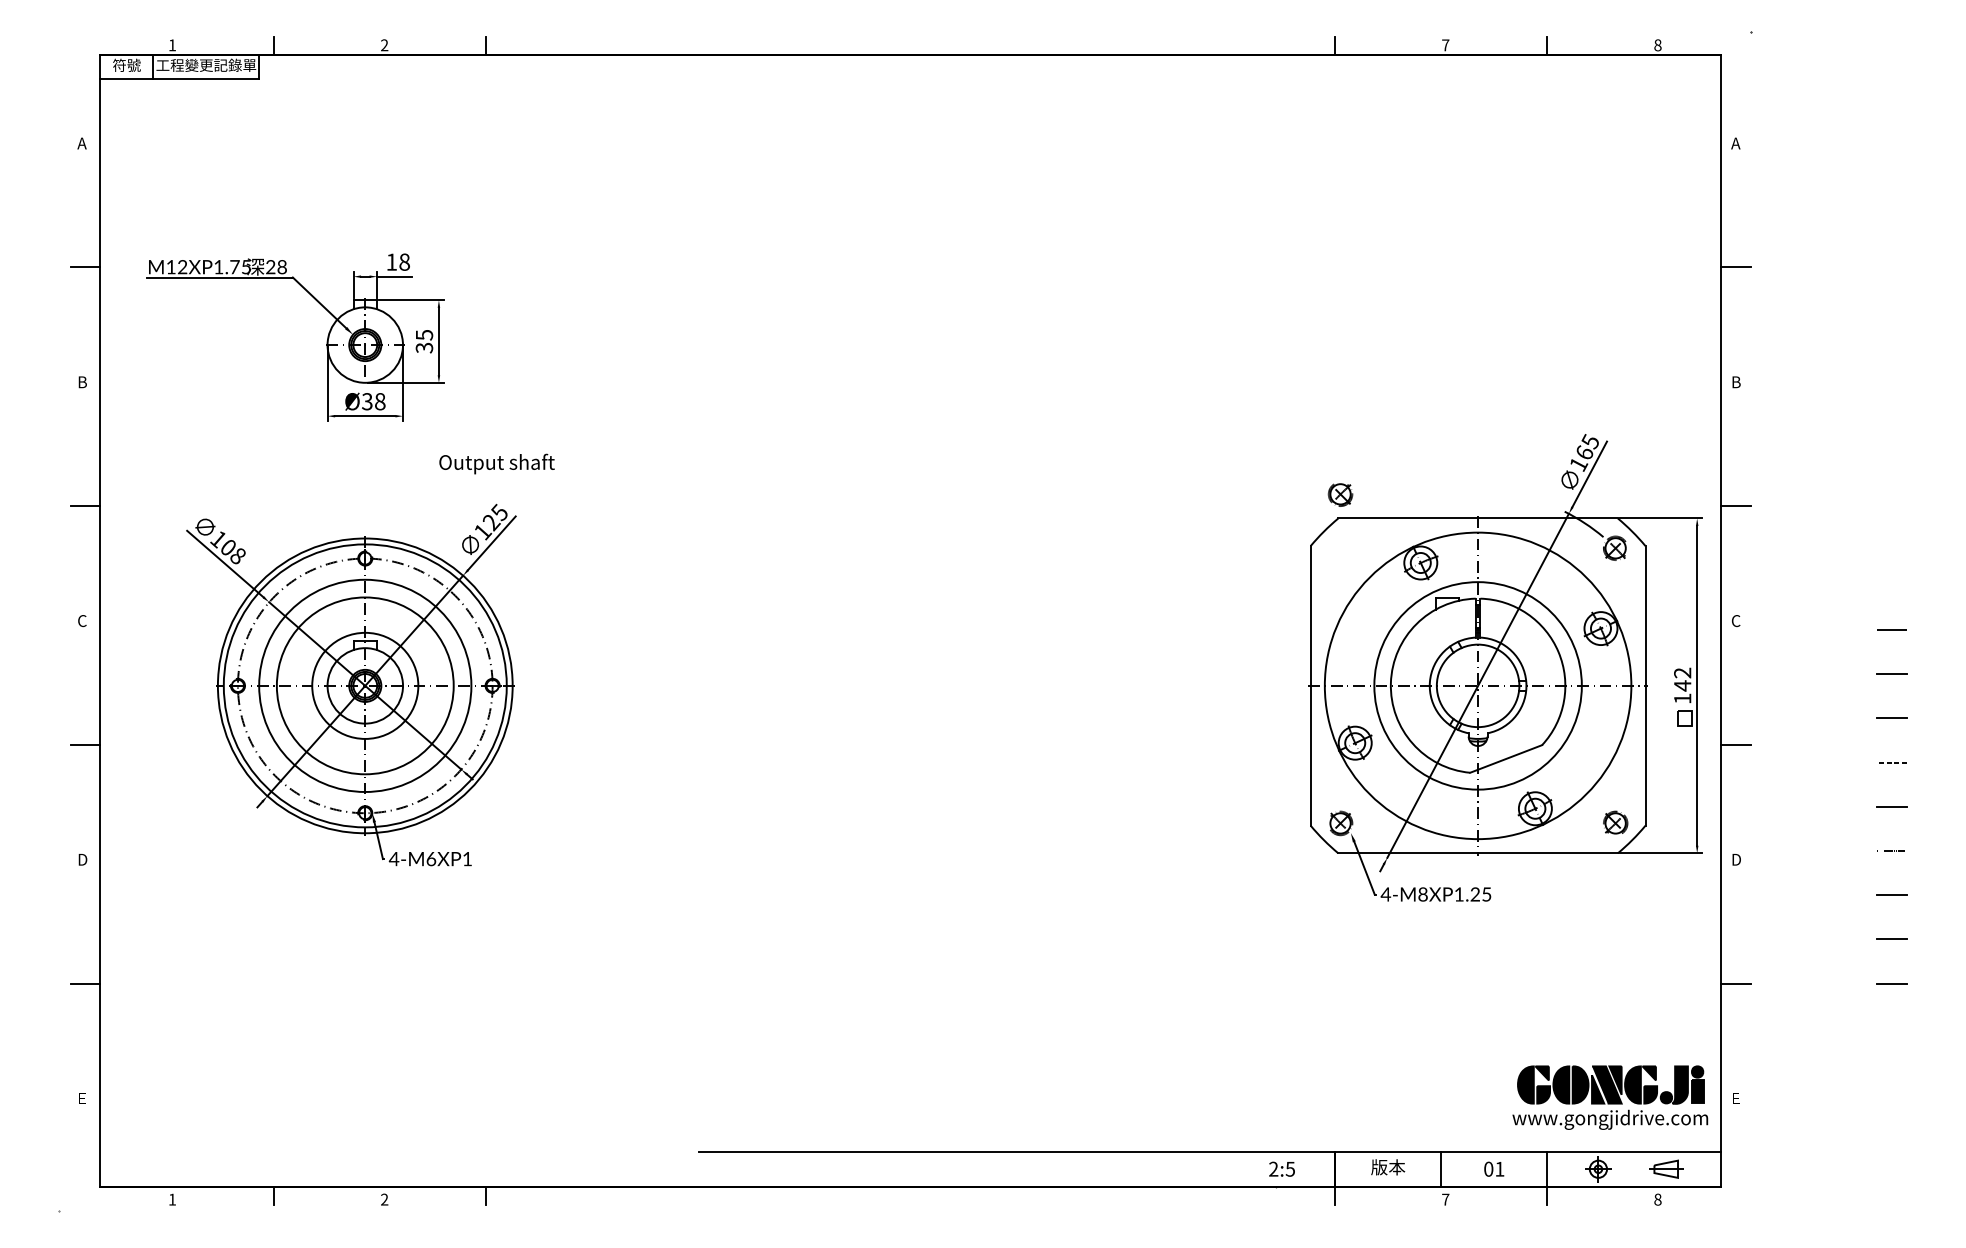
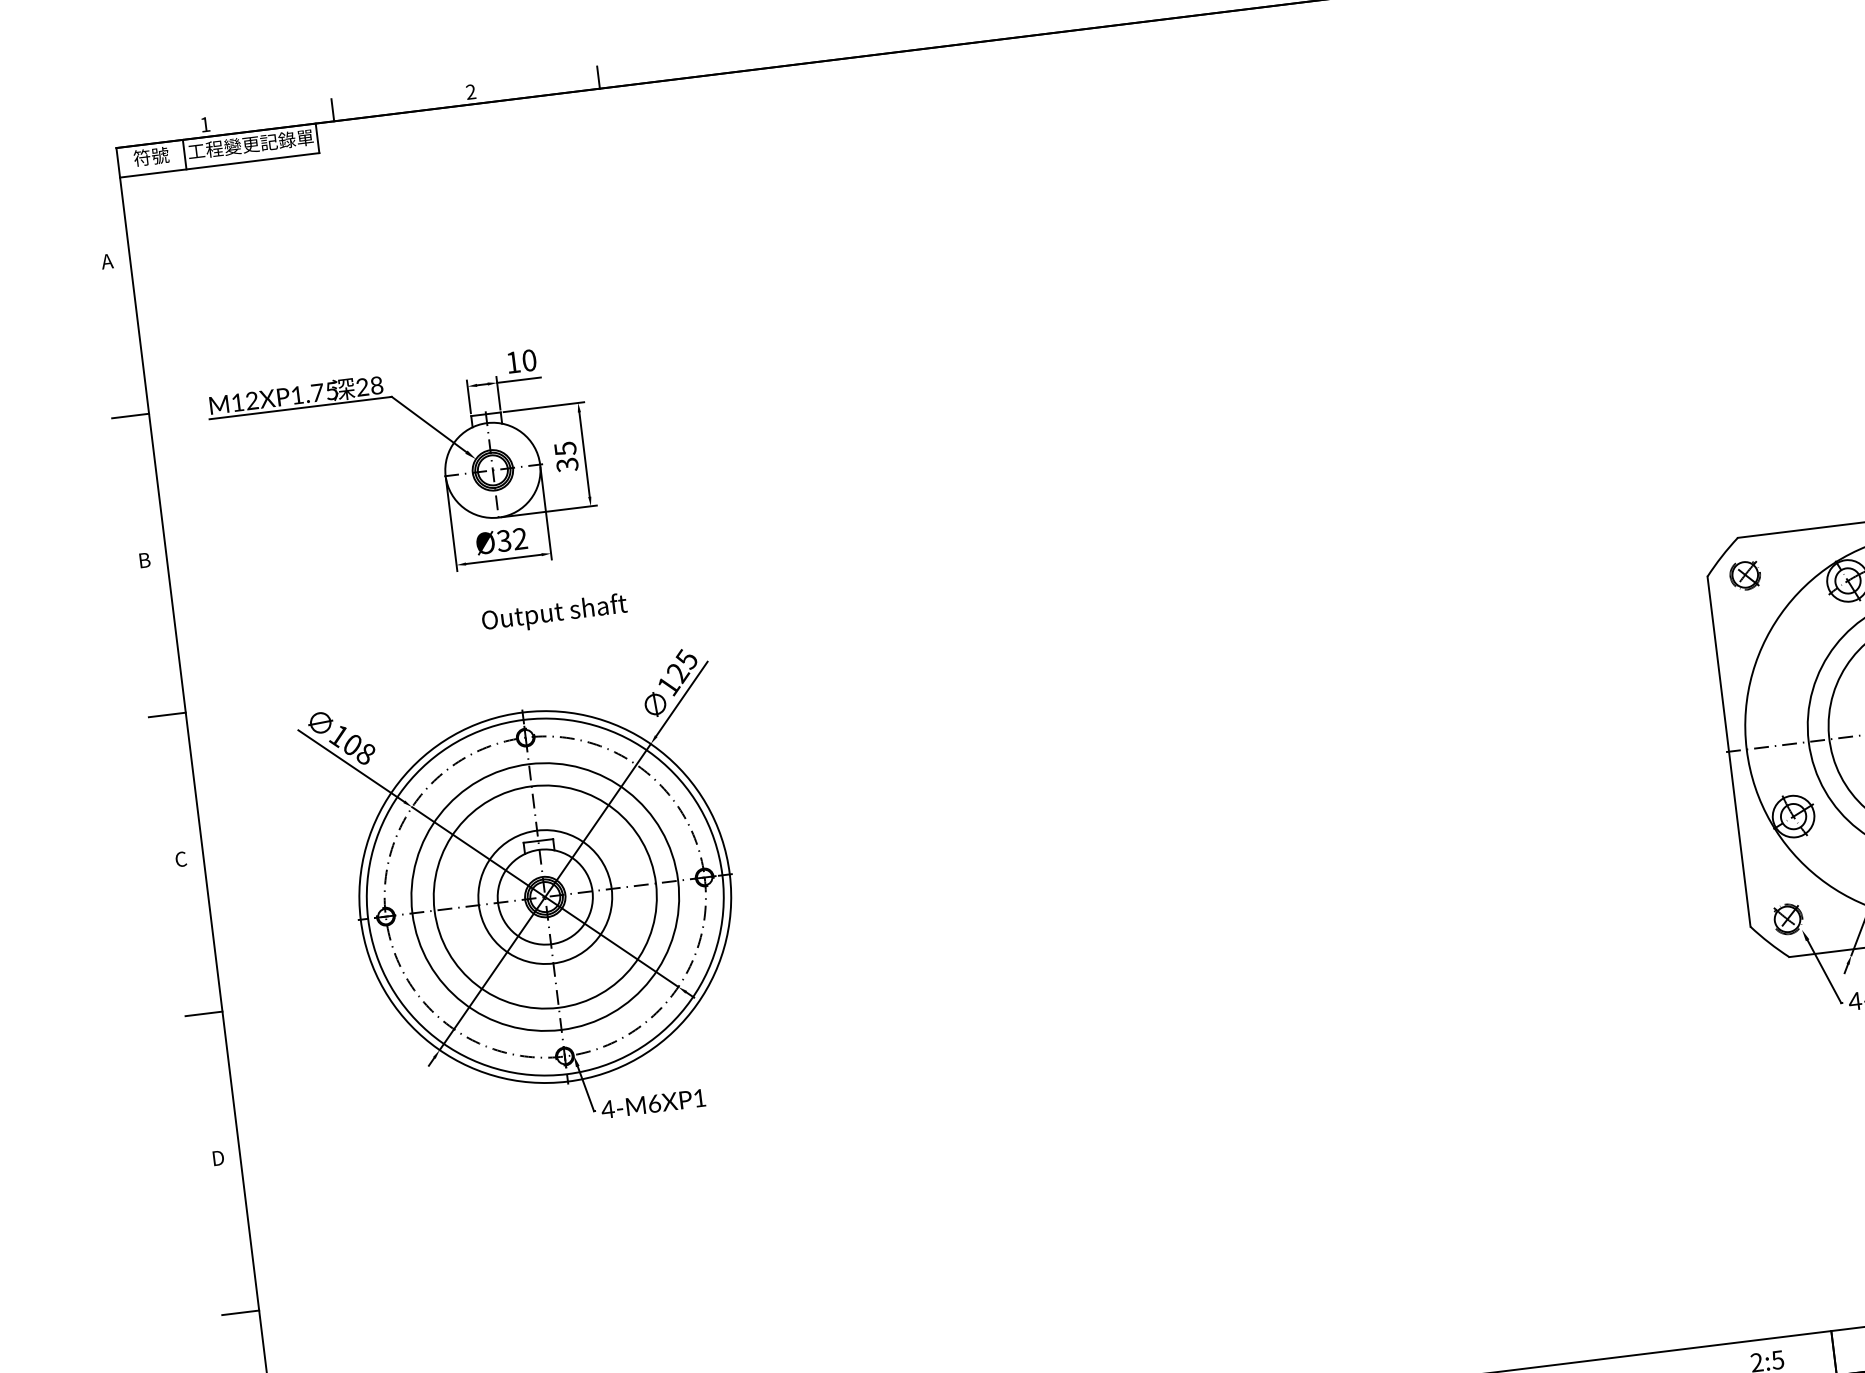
text: (404, 262) -> (529, 360), 18 -> 10
text: (380, 401) -> (520, 538), Ø38 -> Ø32
text: (496, 463) -> (553, 613), moved
part: (1340, 494) -> (1745, 575), moved

